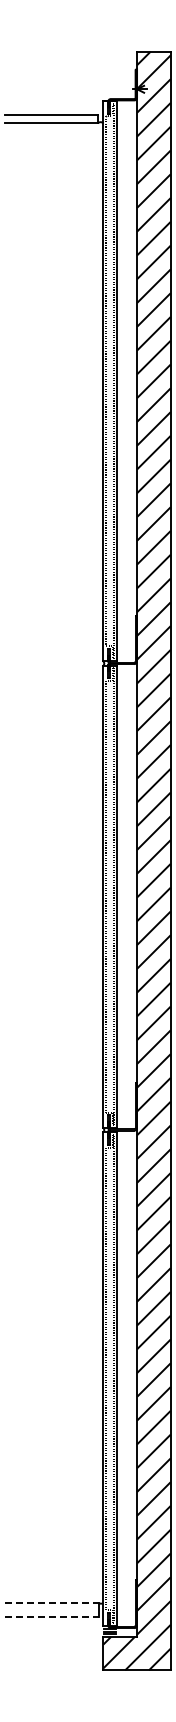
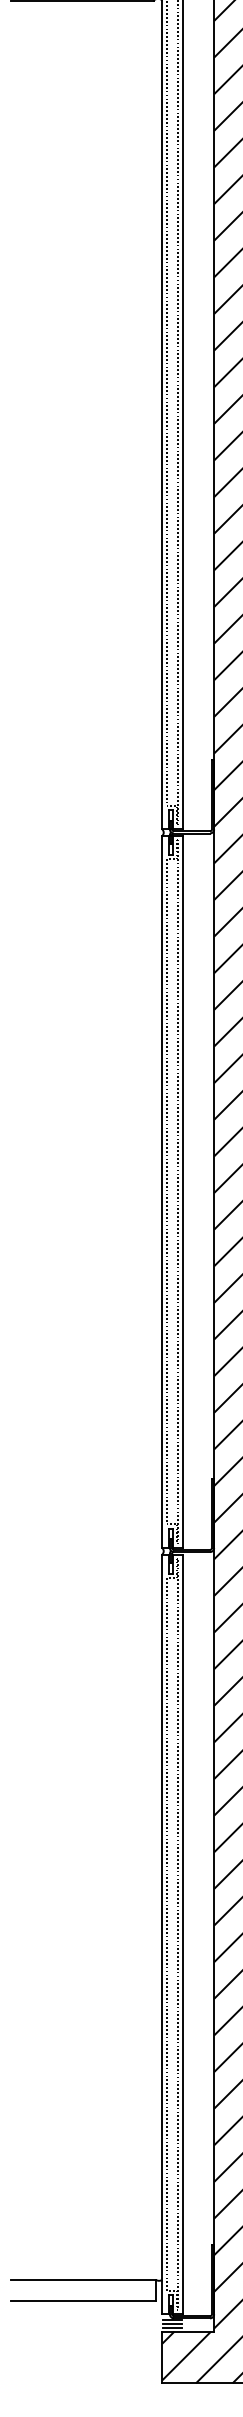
line: (52, 1603) -> (83, 2280), dashed -> solid
line: (52, 1617) -> (83, 2301), dashed -> solid

